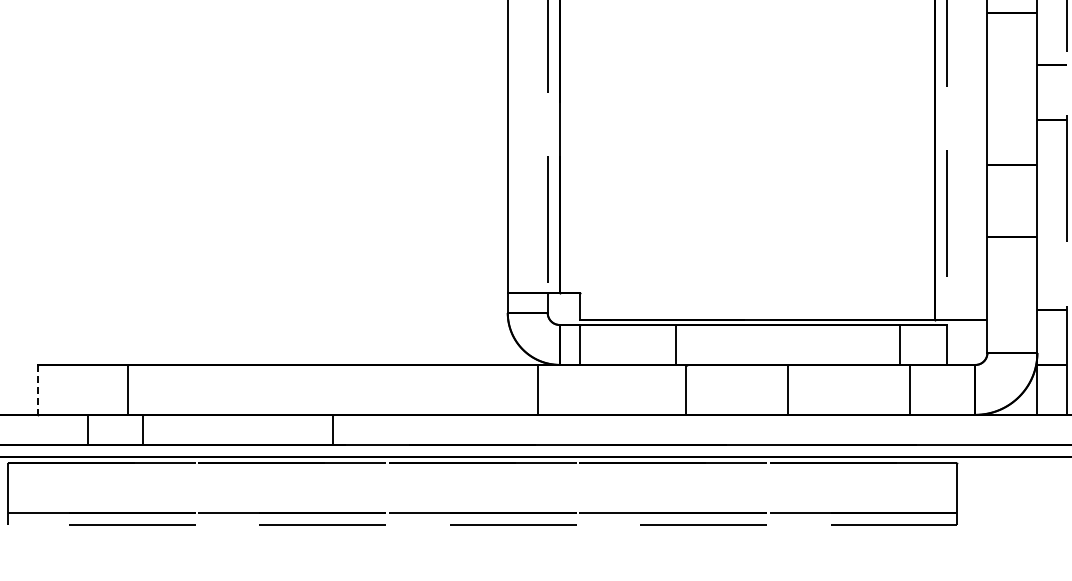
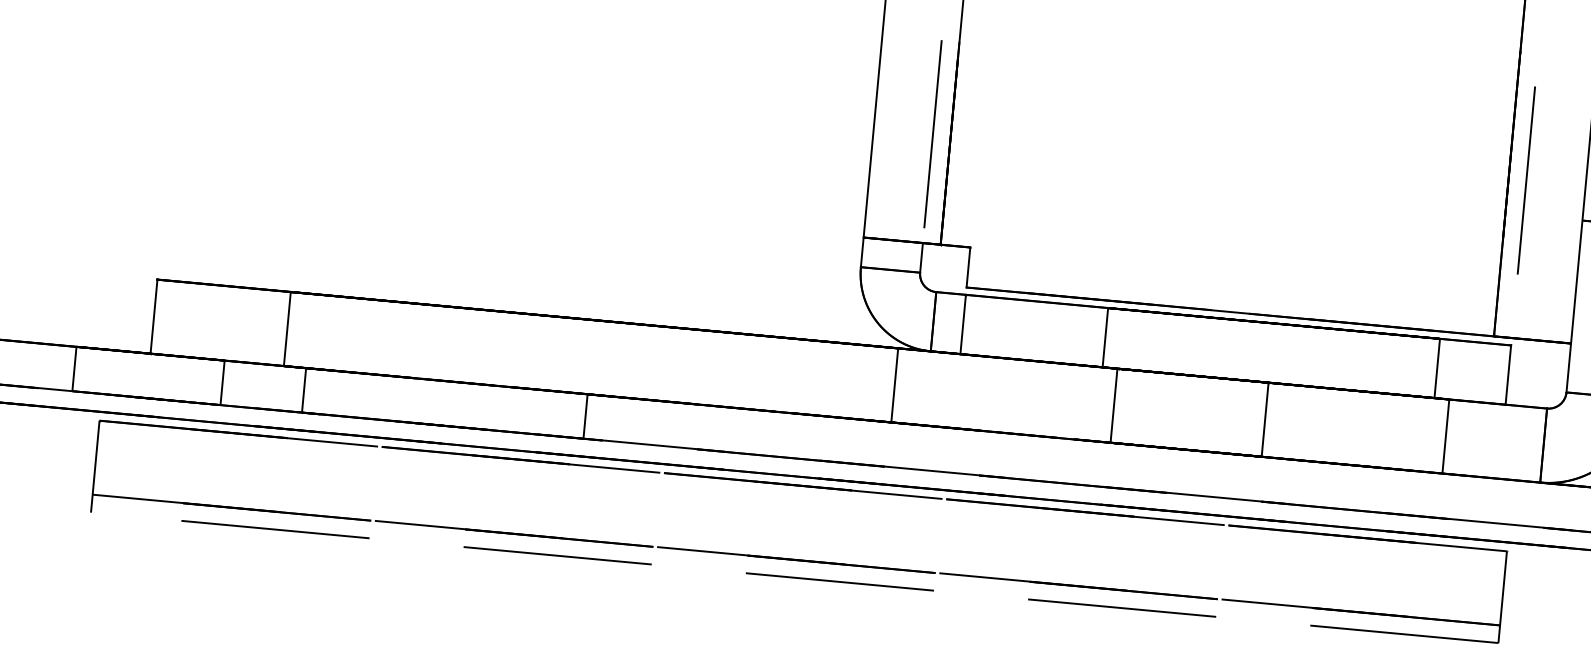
line: (38, 390) -> (154, 317), dashed -> solid

